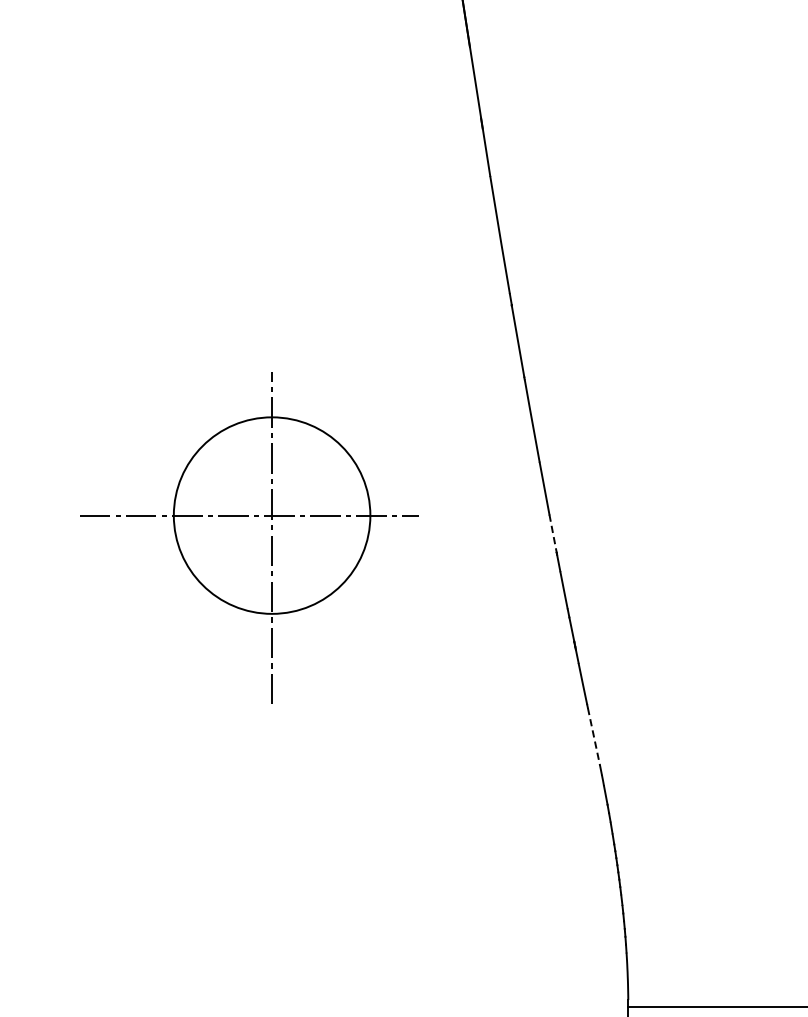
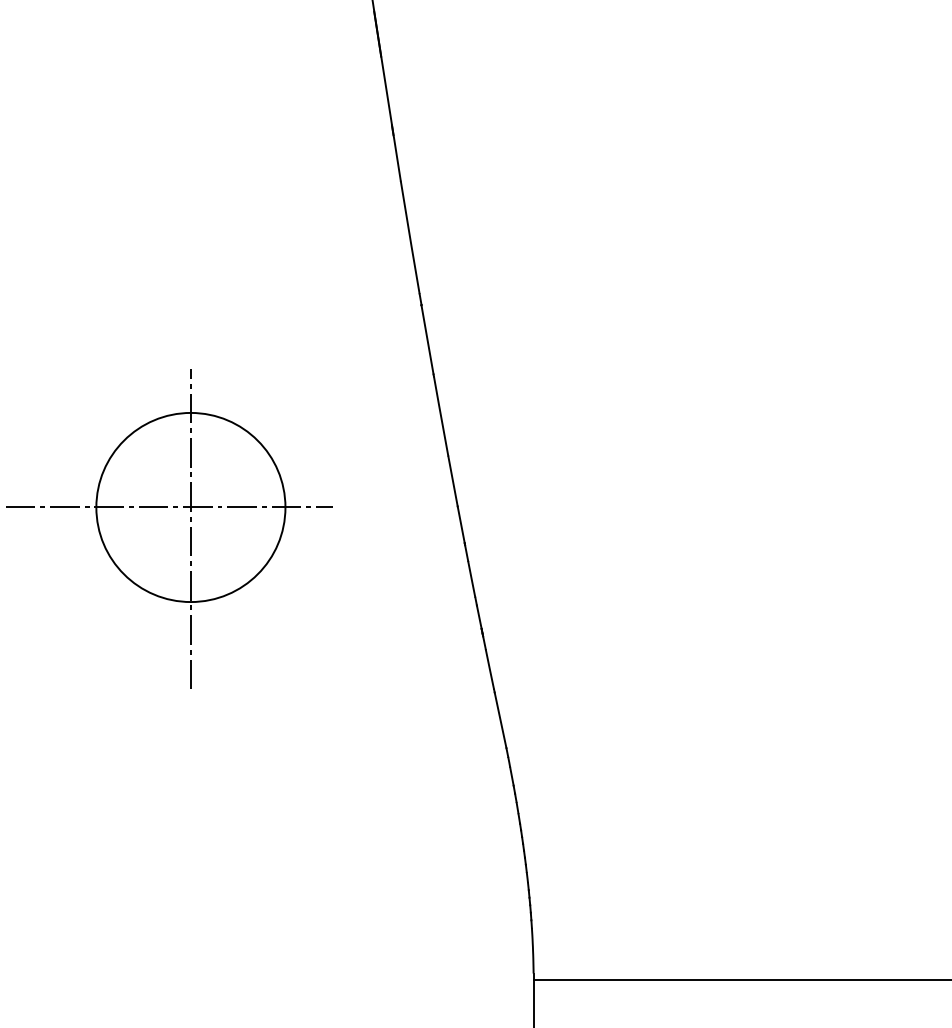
line: (553, 533) -> (461, 524), dashed -> solid
line: (593, 737) -> (500, 720), dashed -> solid

